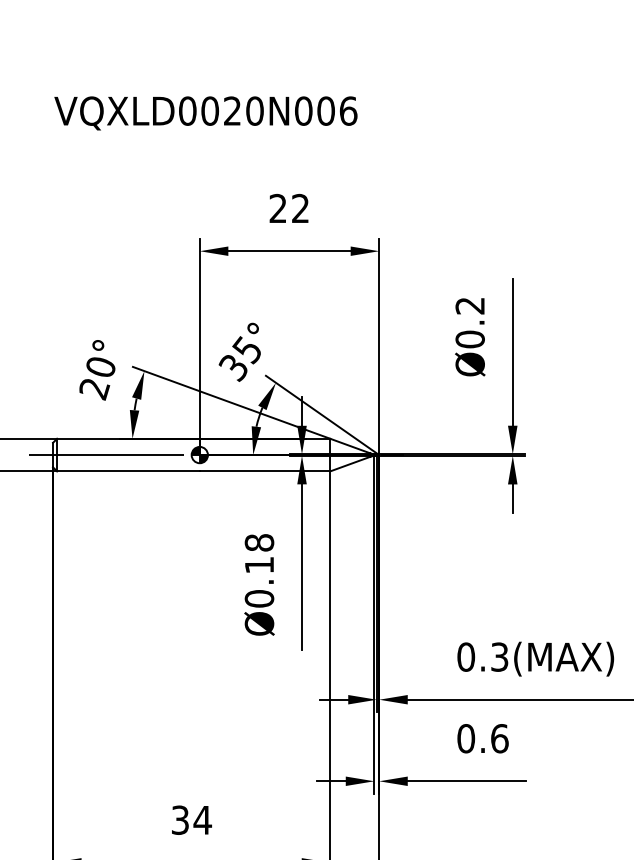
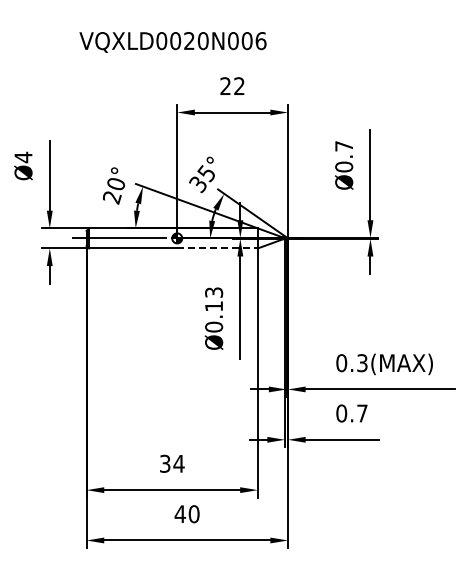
text: (205, 113) -> (172, 42), moved
text: (469, 306) -> (343, 146), Ø0.2 -> Ø0.7
line: (266, 471) -> (218, 248), solid -> dashed
text: (260, 542) -> (214, 292), Ø0.18 -> Ø0.13
text: (499, 738) -> (362, 413), 0.6 -> 0.7

